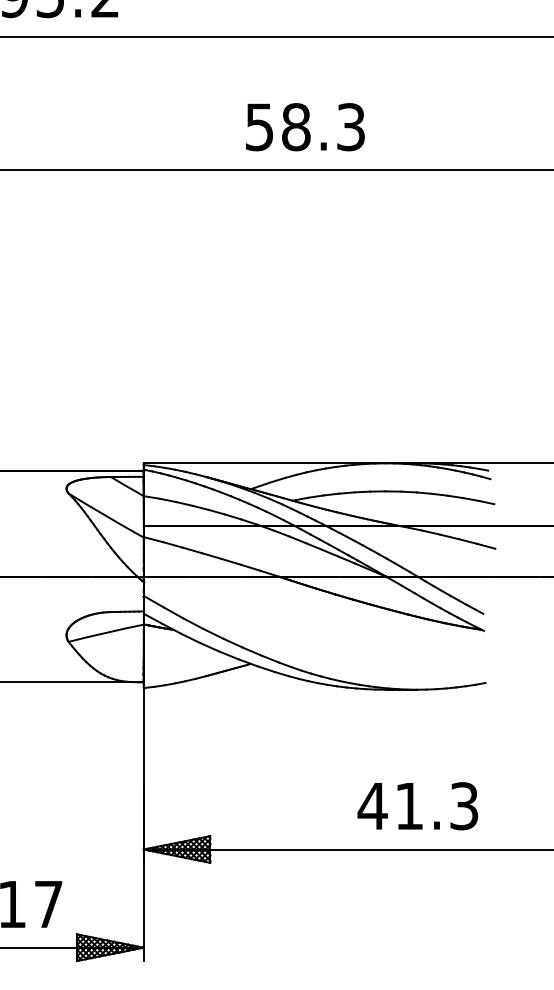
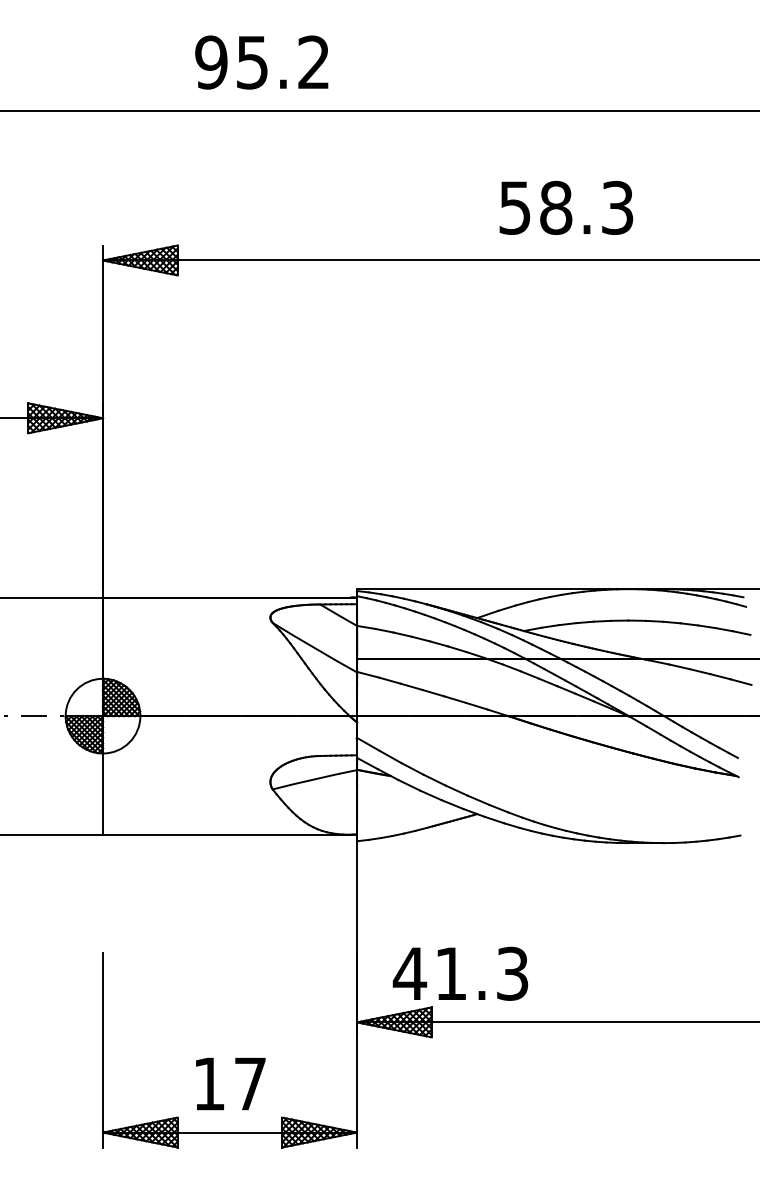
text: (305, 126) -> (566, 207), moved
text: (417, 805) -> (460, 973), moved

